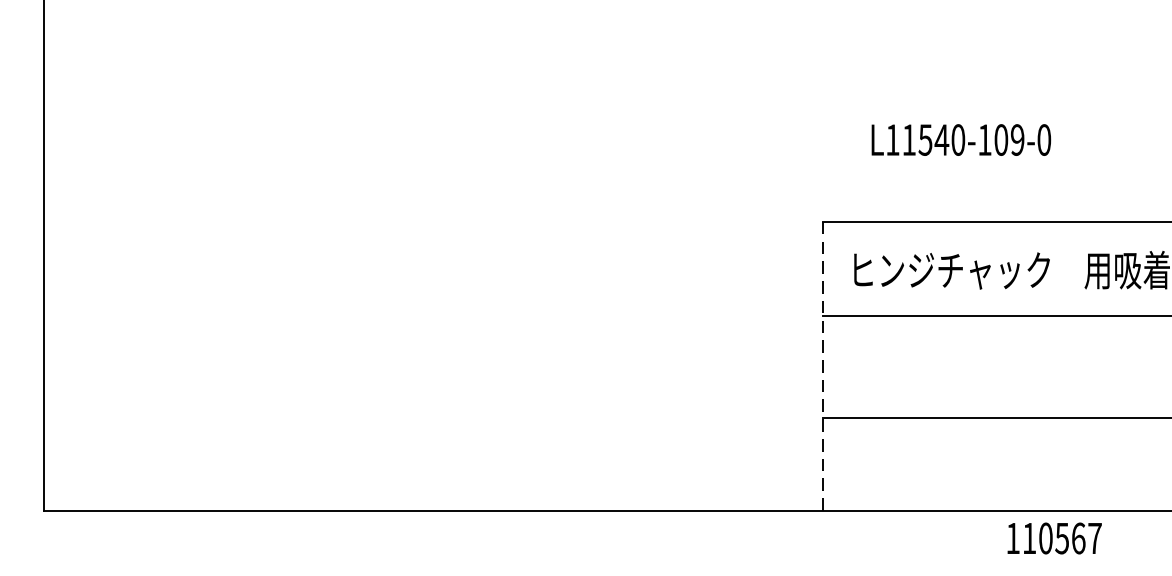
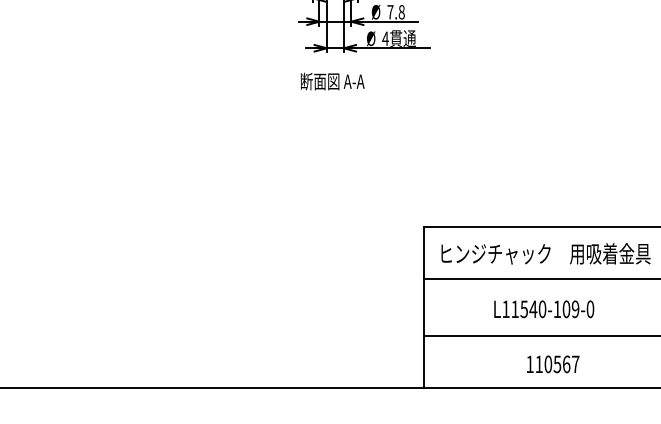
text: (961, 140) -> (544, 309), moved
line: (823, 366) -> (424, 307), dashed -> solid
text: (1055, 538) -> (553, 364), moved

